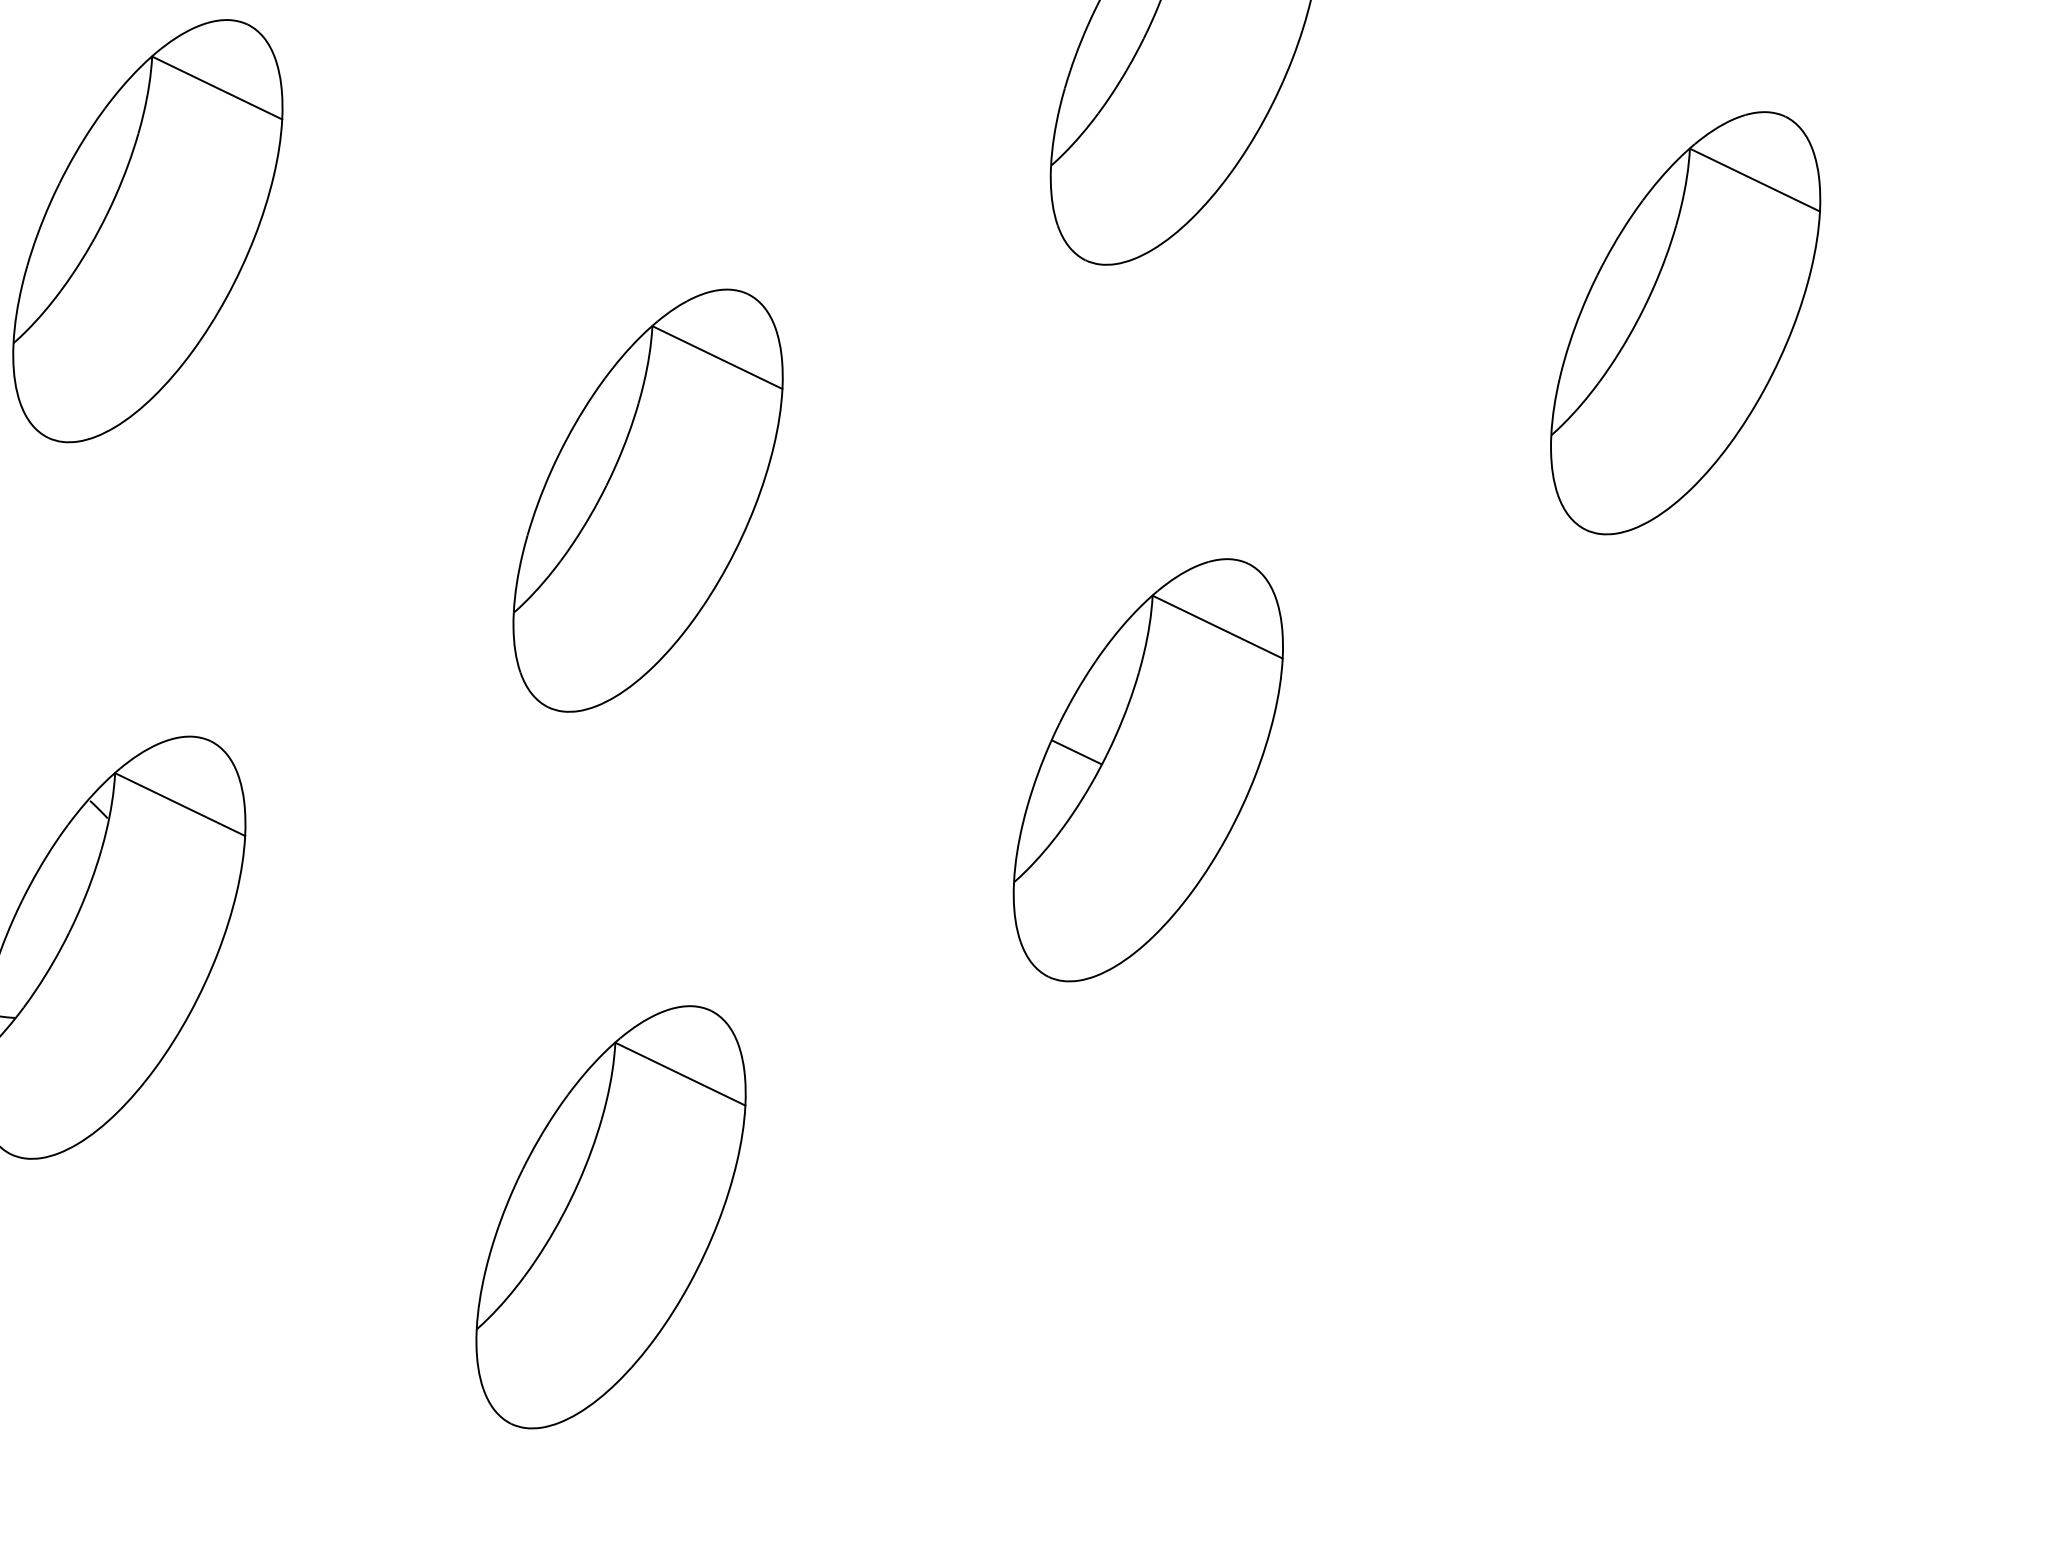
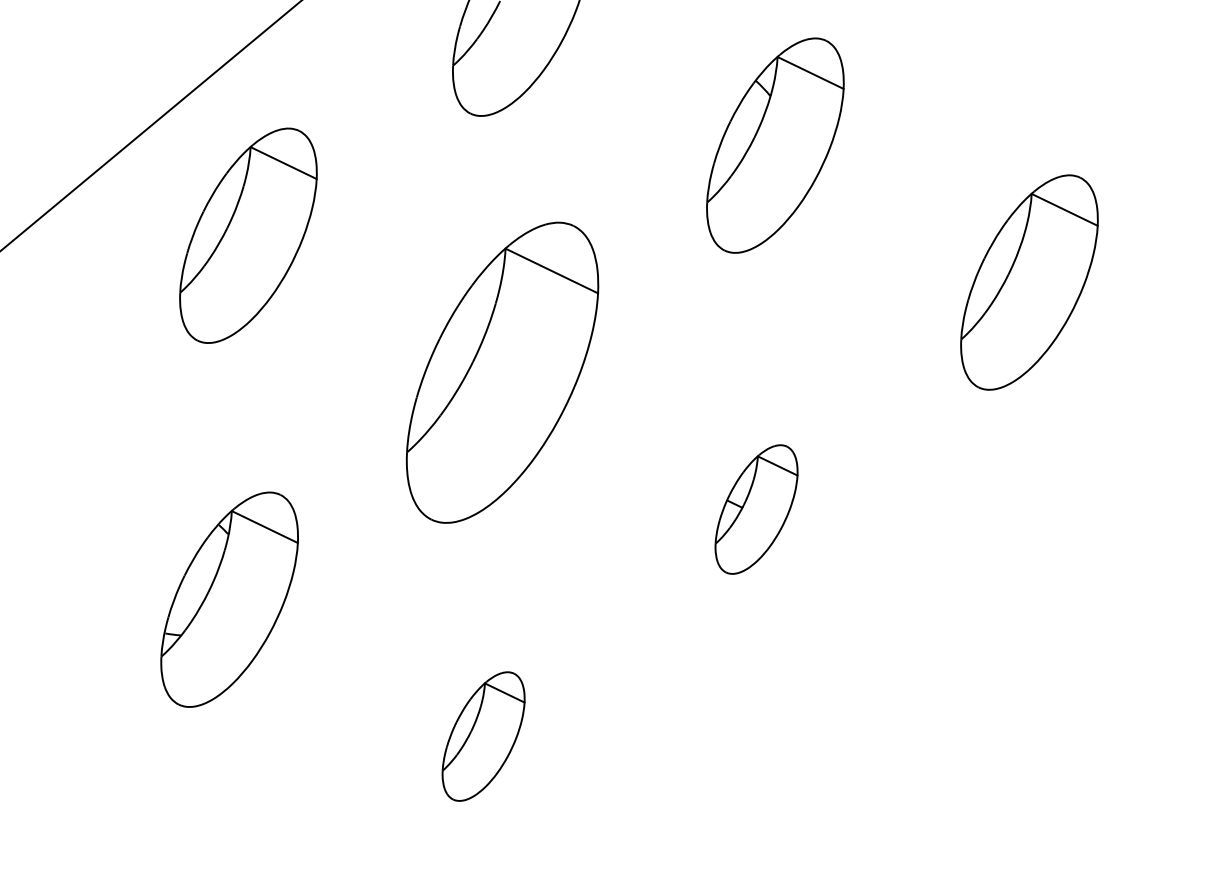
part: (648, 500) -> (502, 372), size x1.4
part: (1148, 770) -> (756, 509), size x0.6
part: (610, 1216) -> (483, 736), size x0.6

